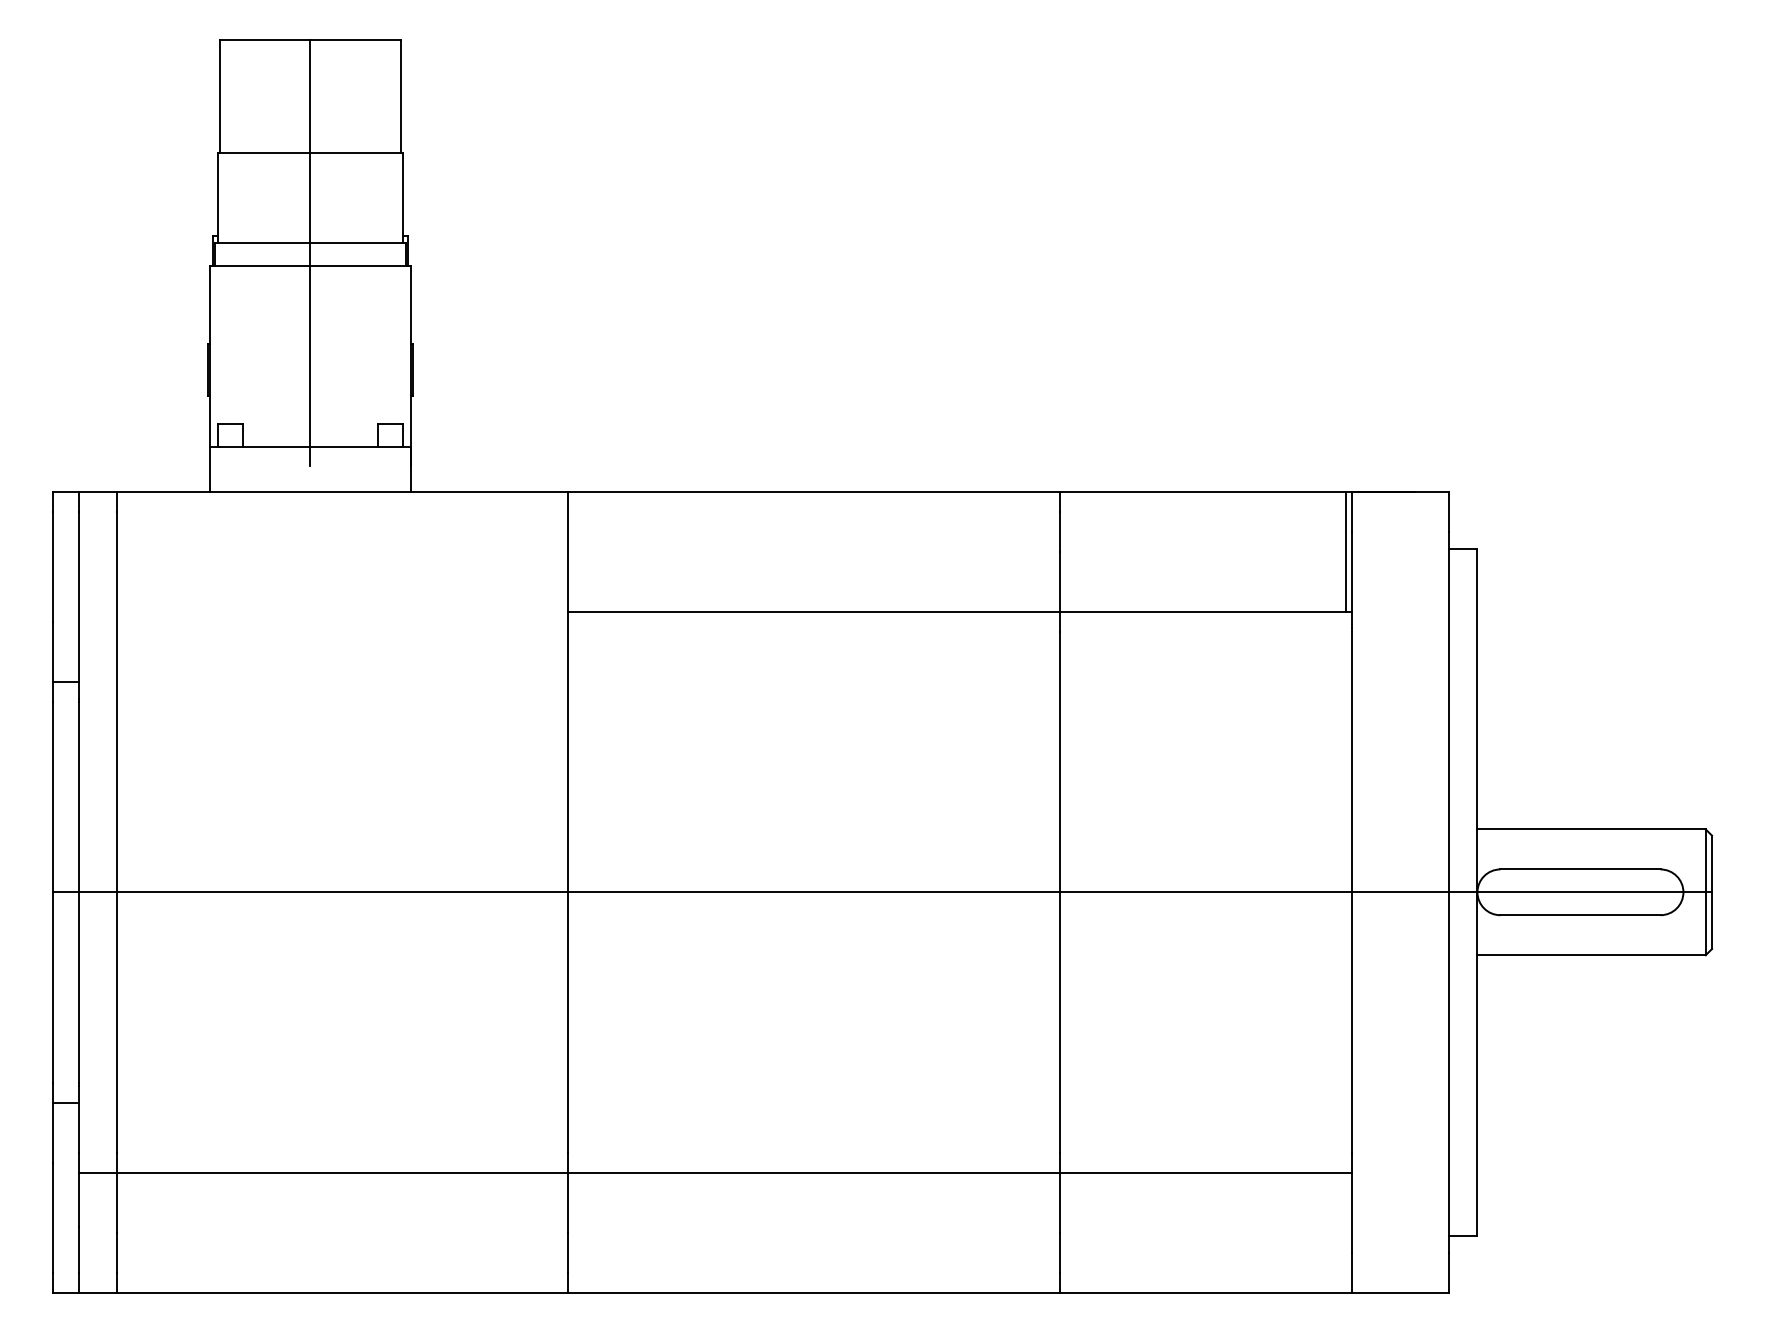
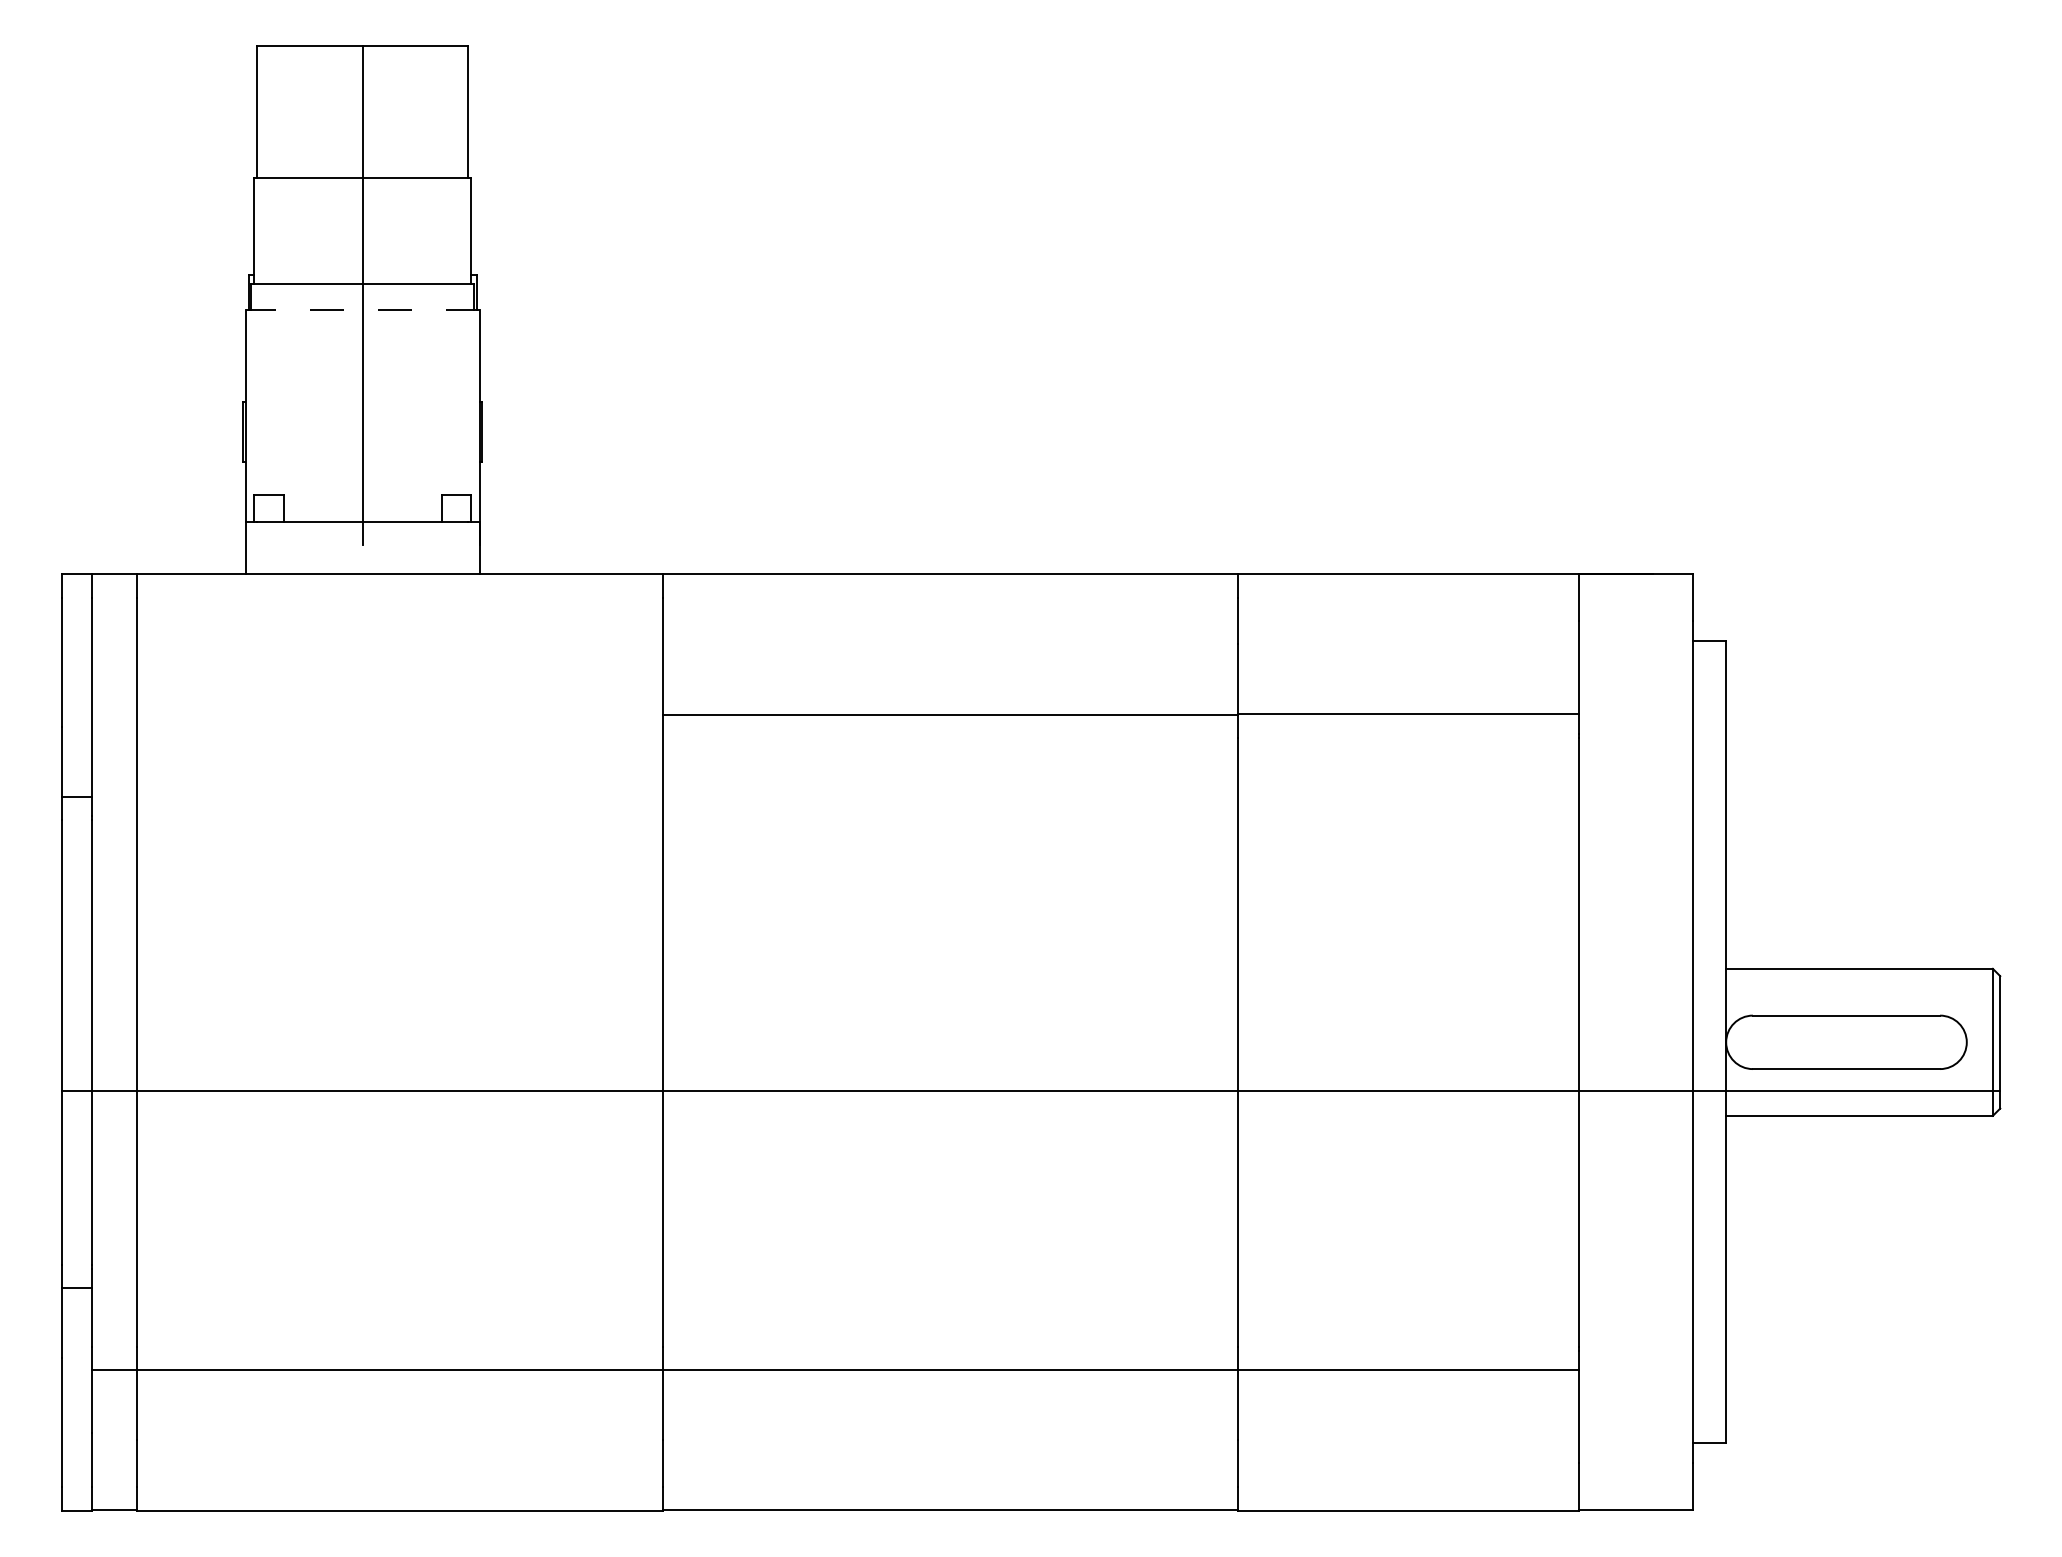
line: (309, 265) -> (361, 309), solid -> dashed
line: (1345, 551) -> (1571, 644), removed
line: (882, 892) -> (1031, 1091), moved

